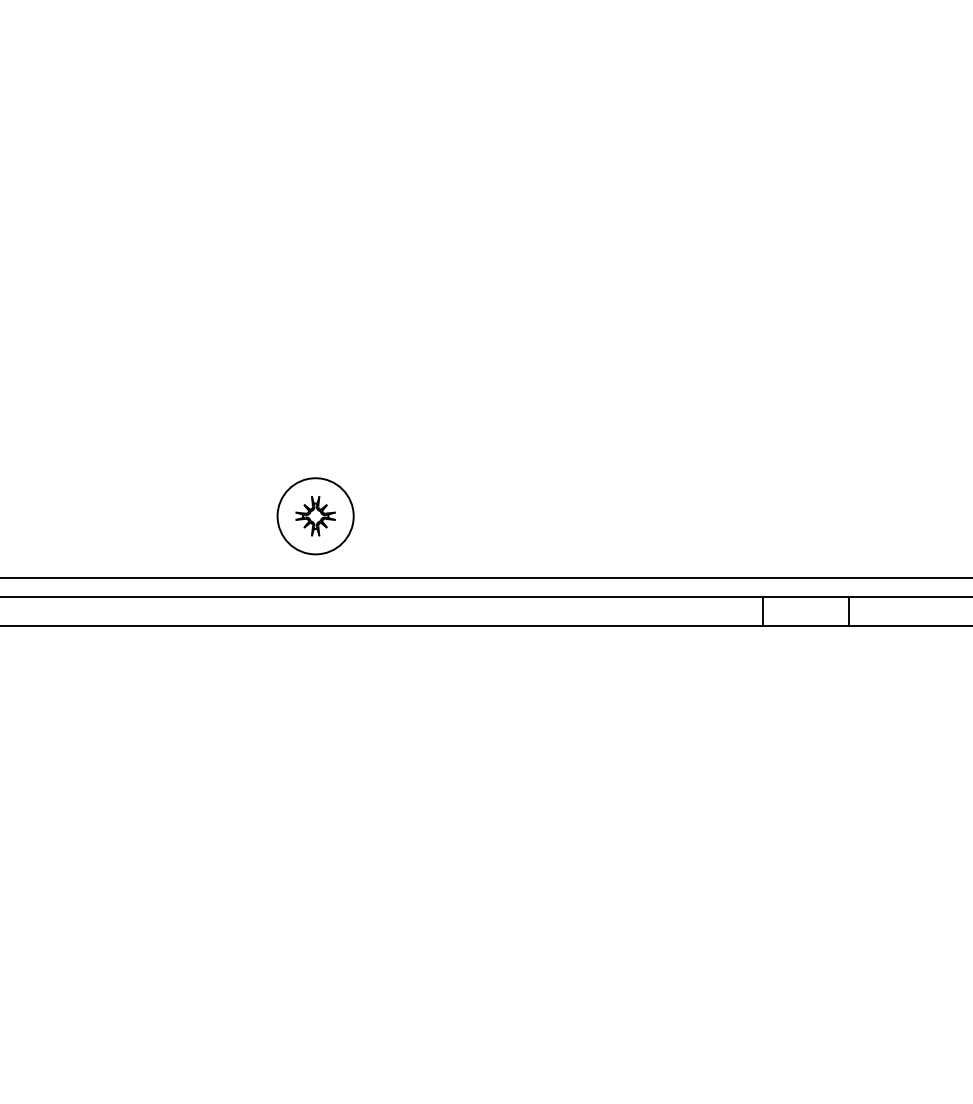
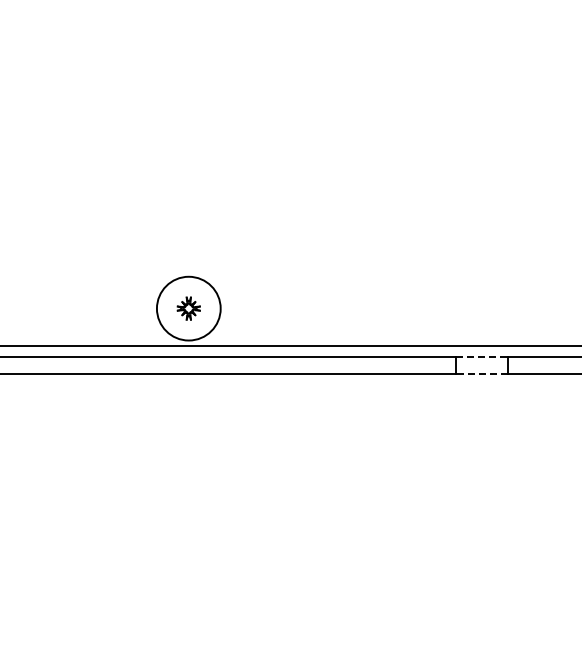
circle: (315, 516) -> (188, 308), size x1.4
line: (805, 597) -> (481, 357), solid -> dashed
line: (805, 626) -> (481, 374), solid -> dashed

